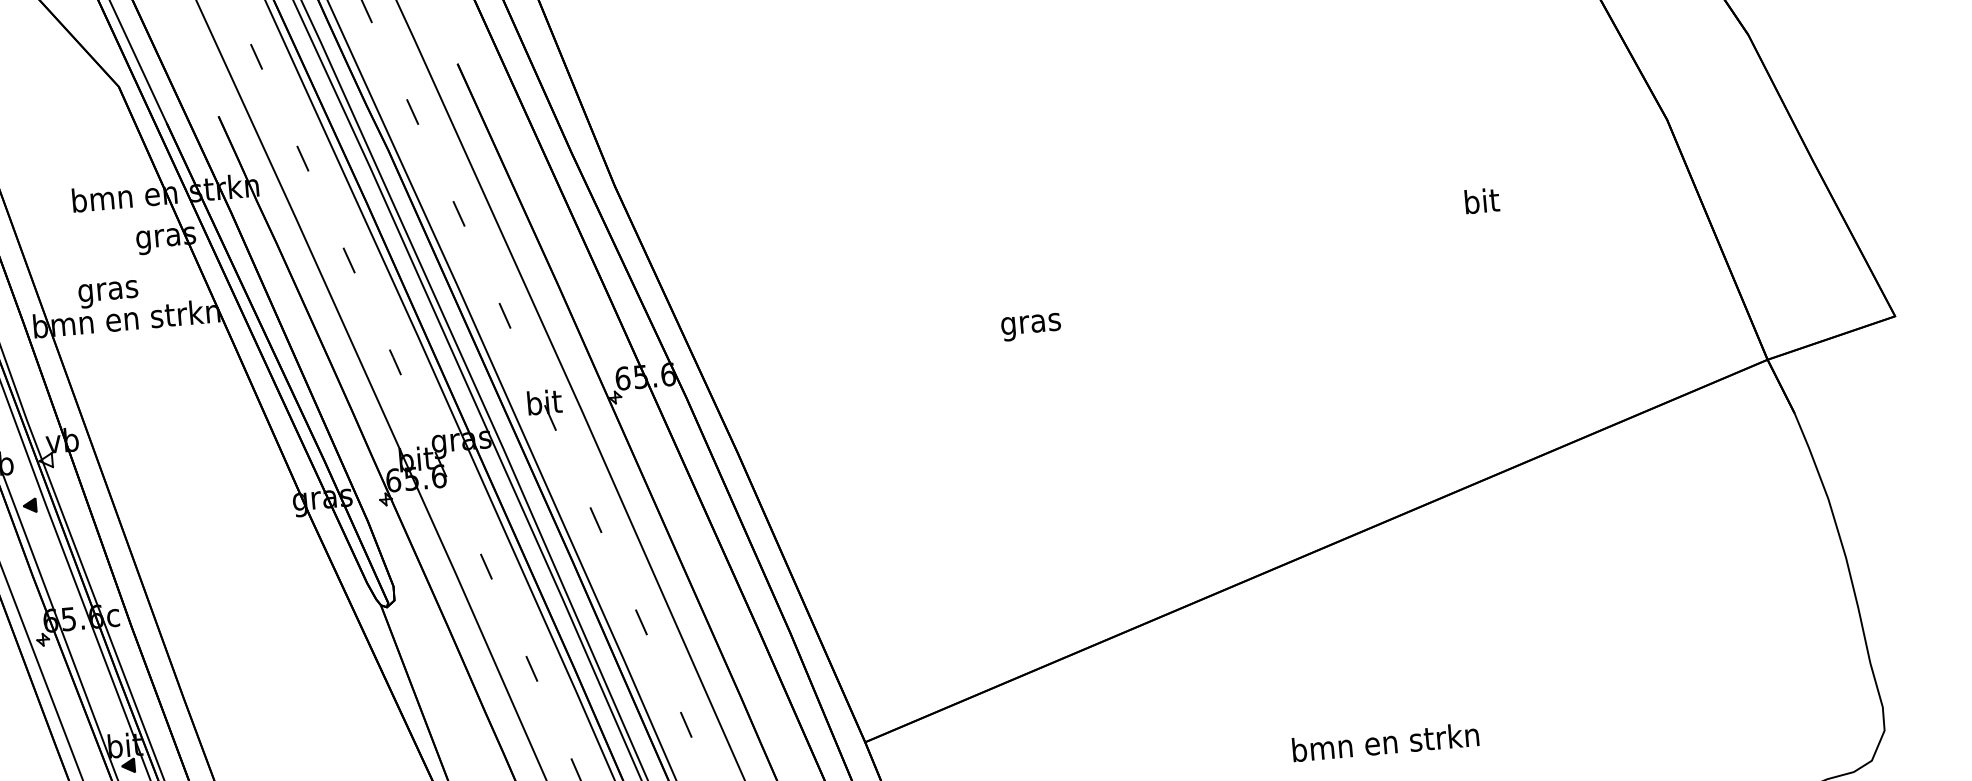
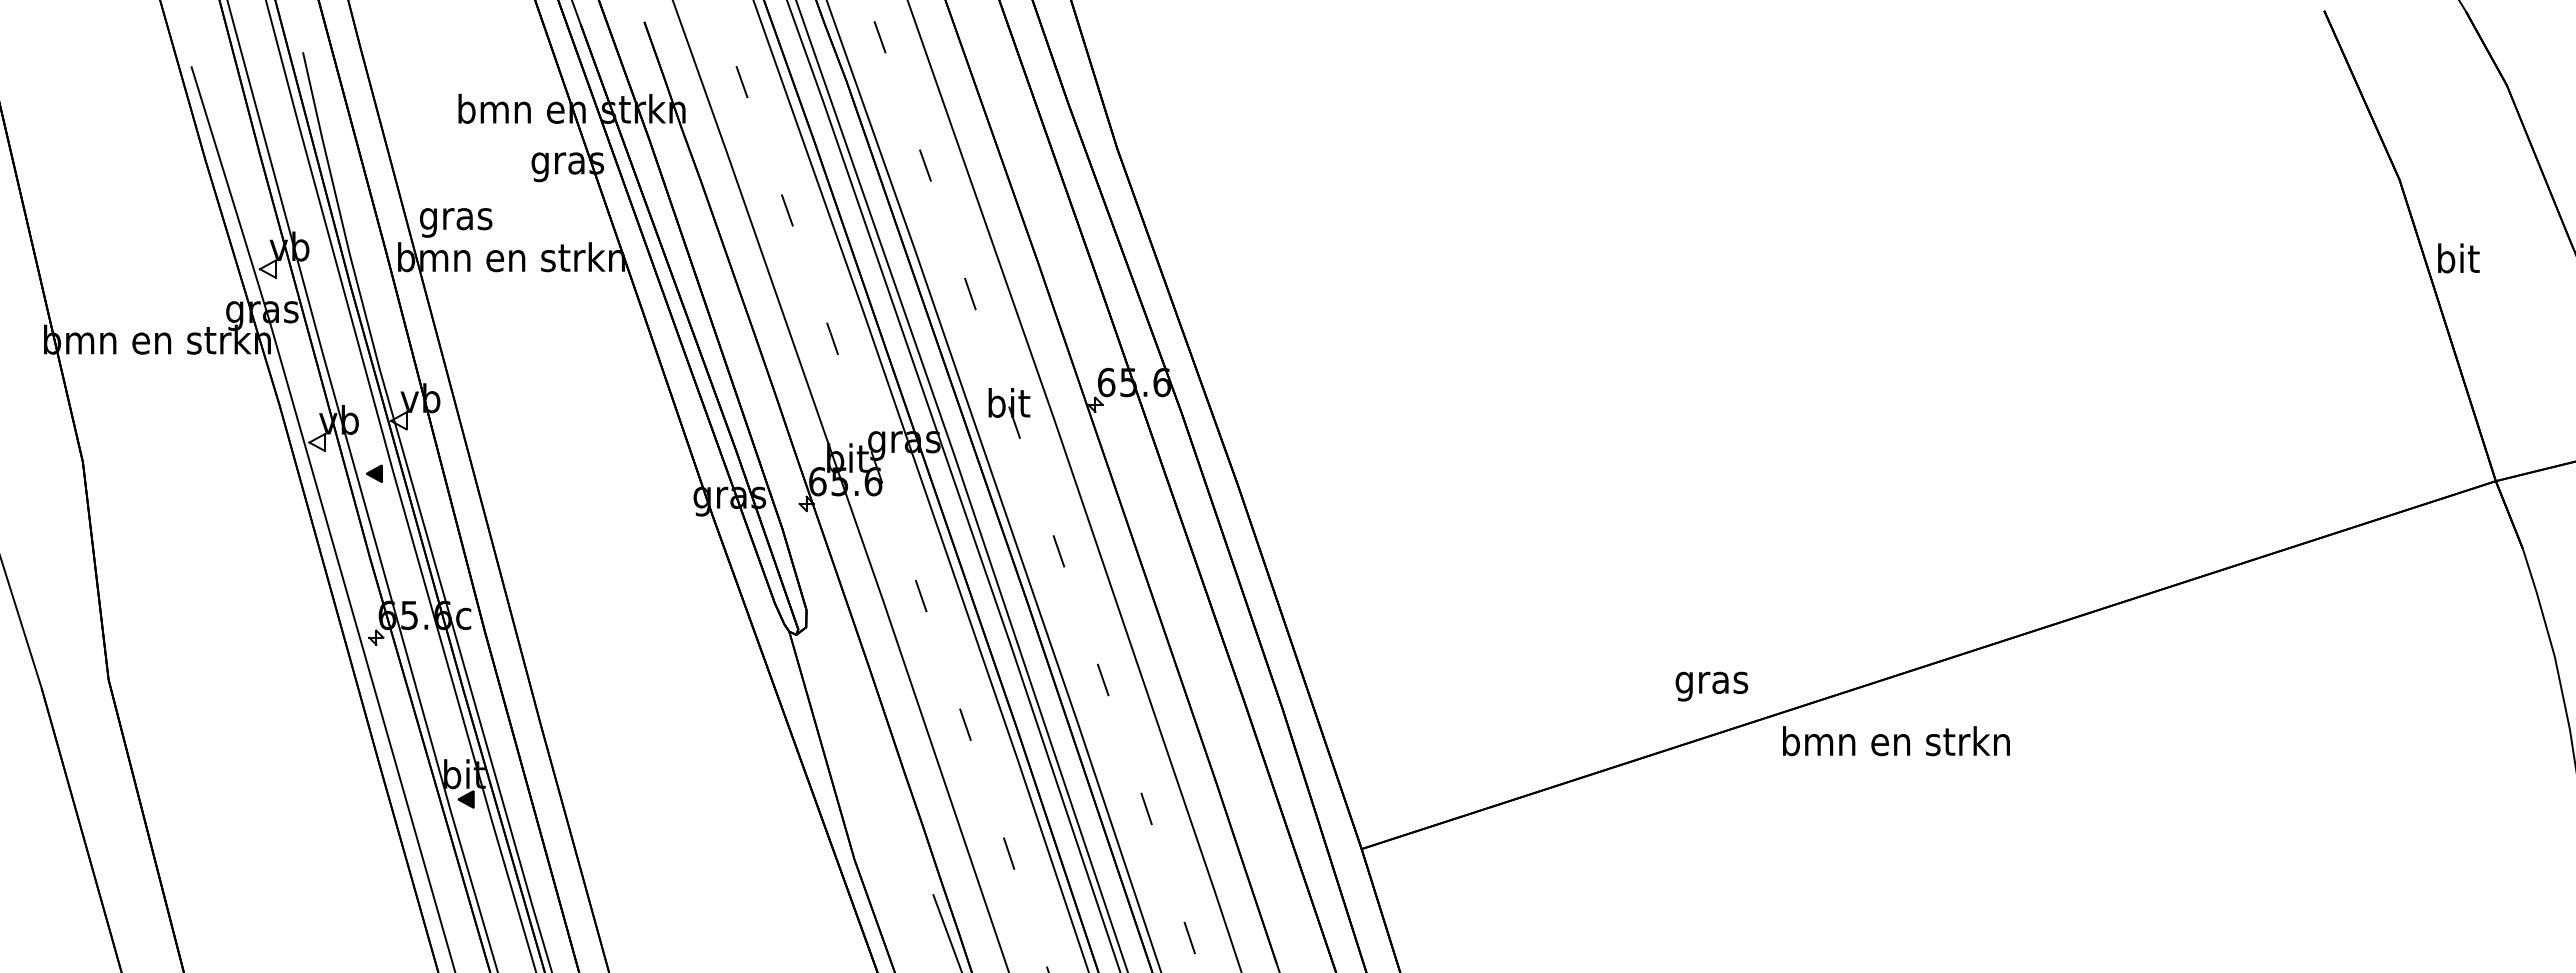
text: (1481, 201) -> (2458, 258), moved
text: (108, 293) -> (456, 222), moved
text: (1030, 327) -> (1711, 686), moved
text: (1385, 742) -> (1896, 741), moved

